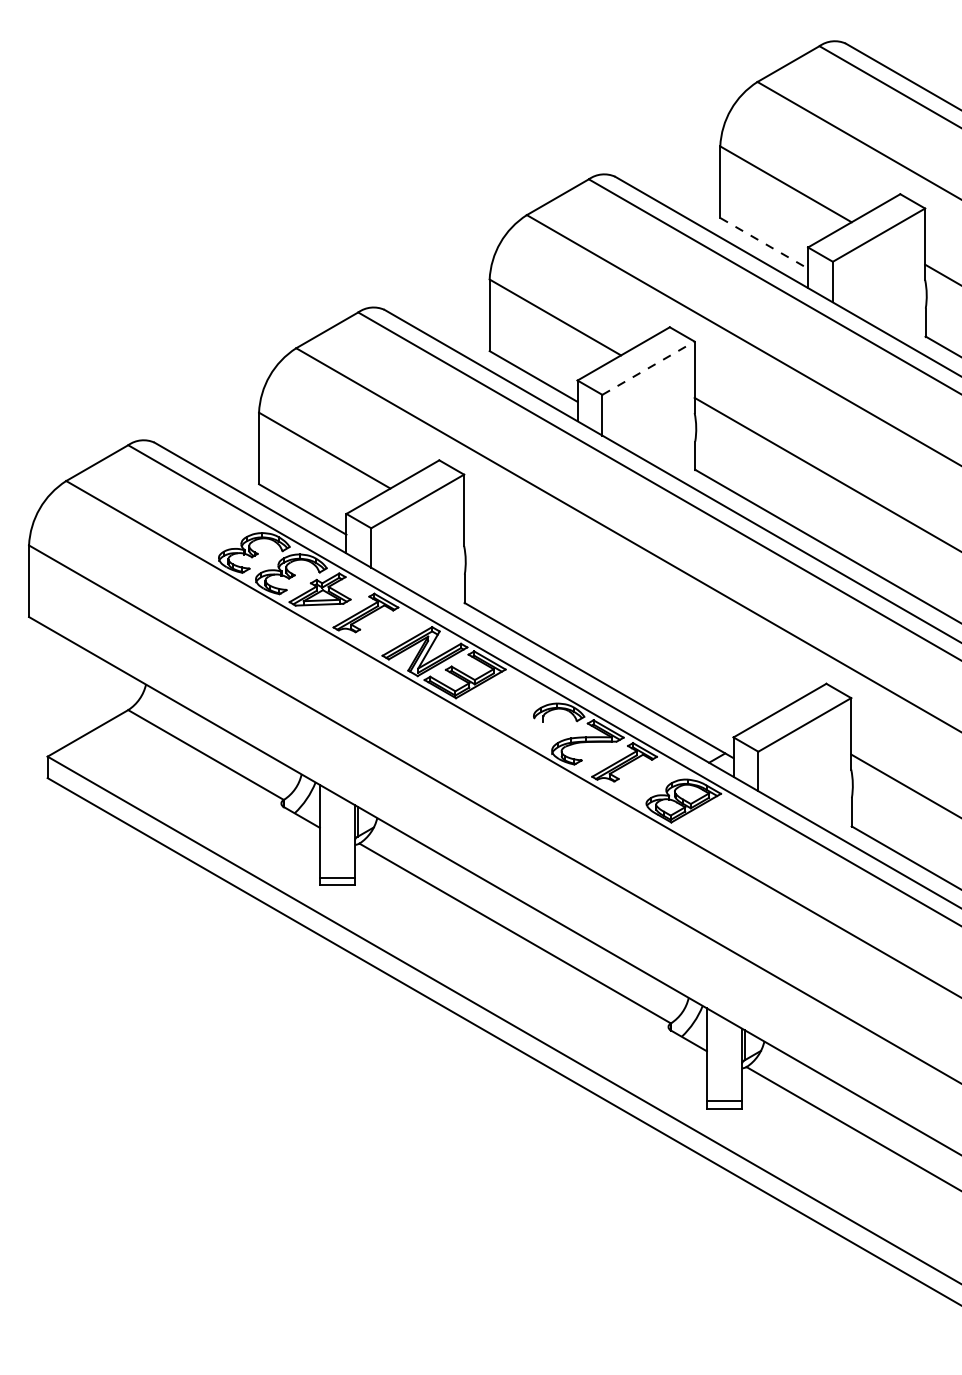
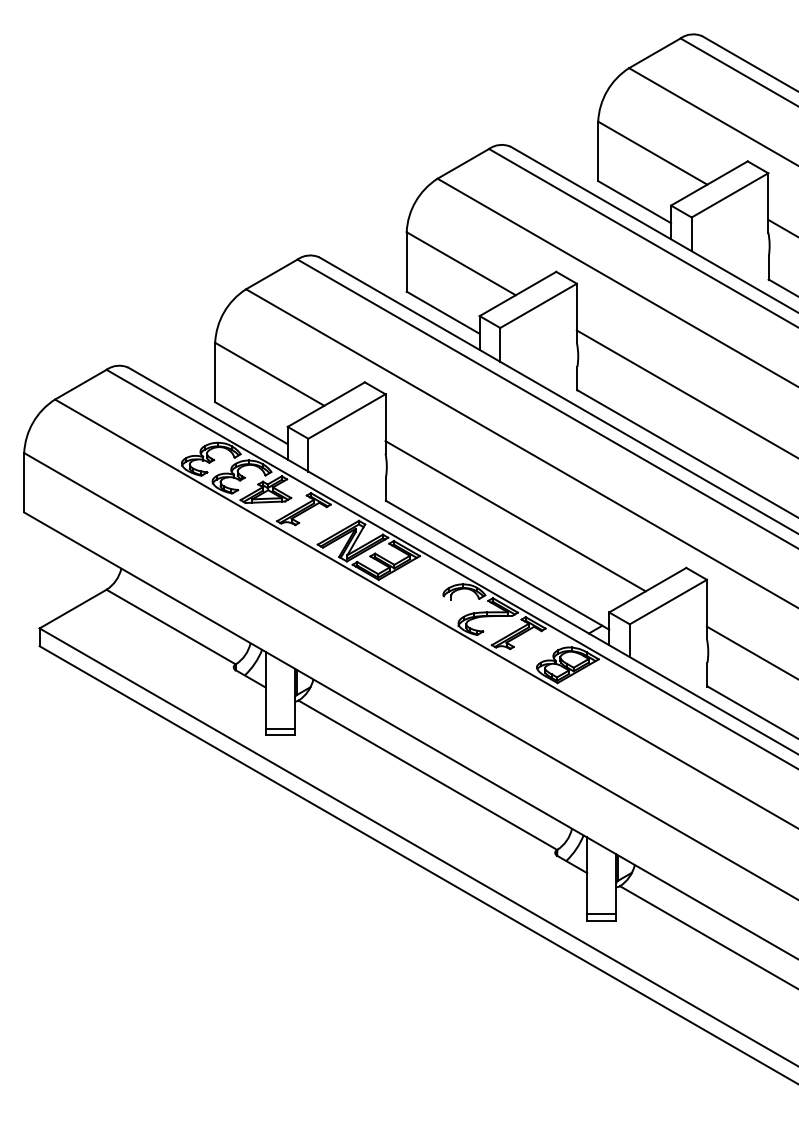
line: (764, 243) -> (634, 202), dashed -> solid
line: (648, 367) -> (538, 305), dashed -> solid
line: (620, 621) -> (515, 516), added

